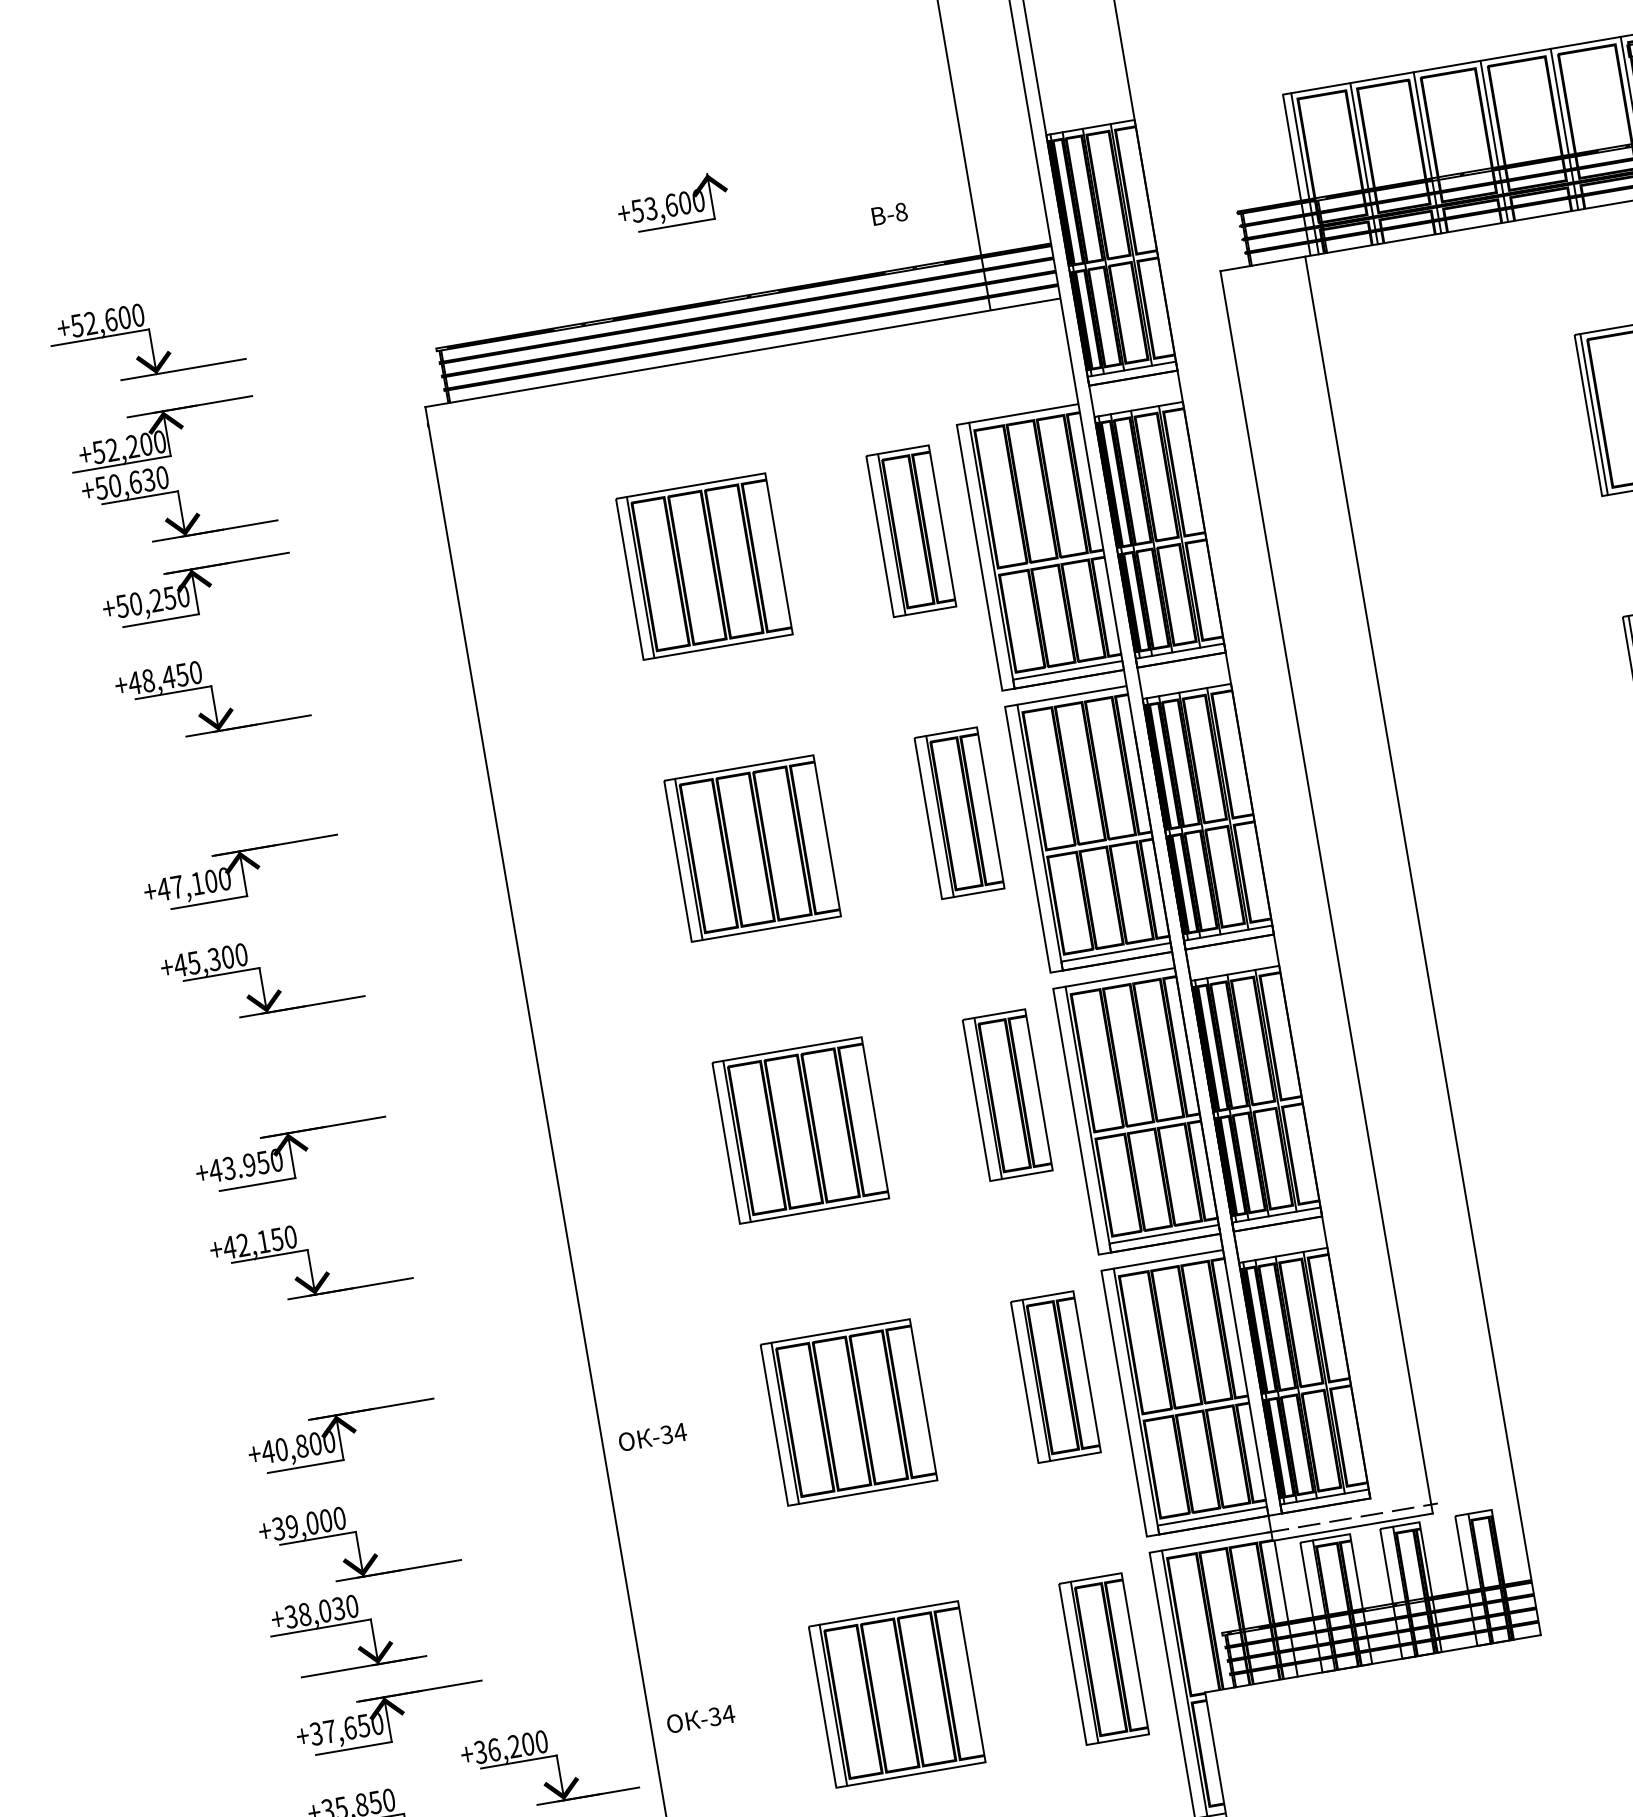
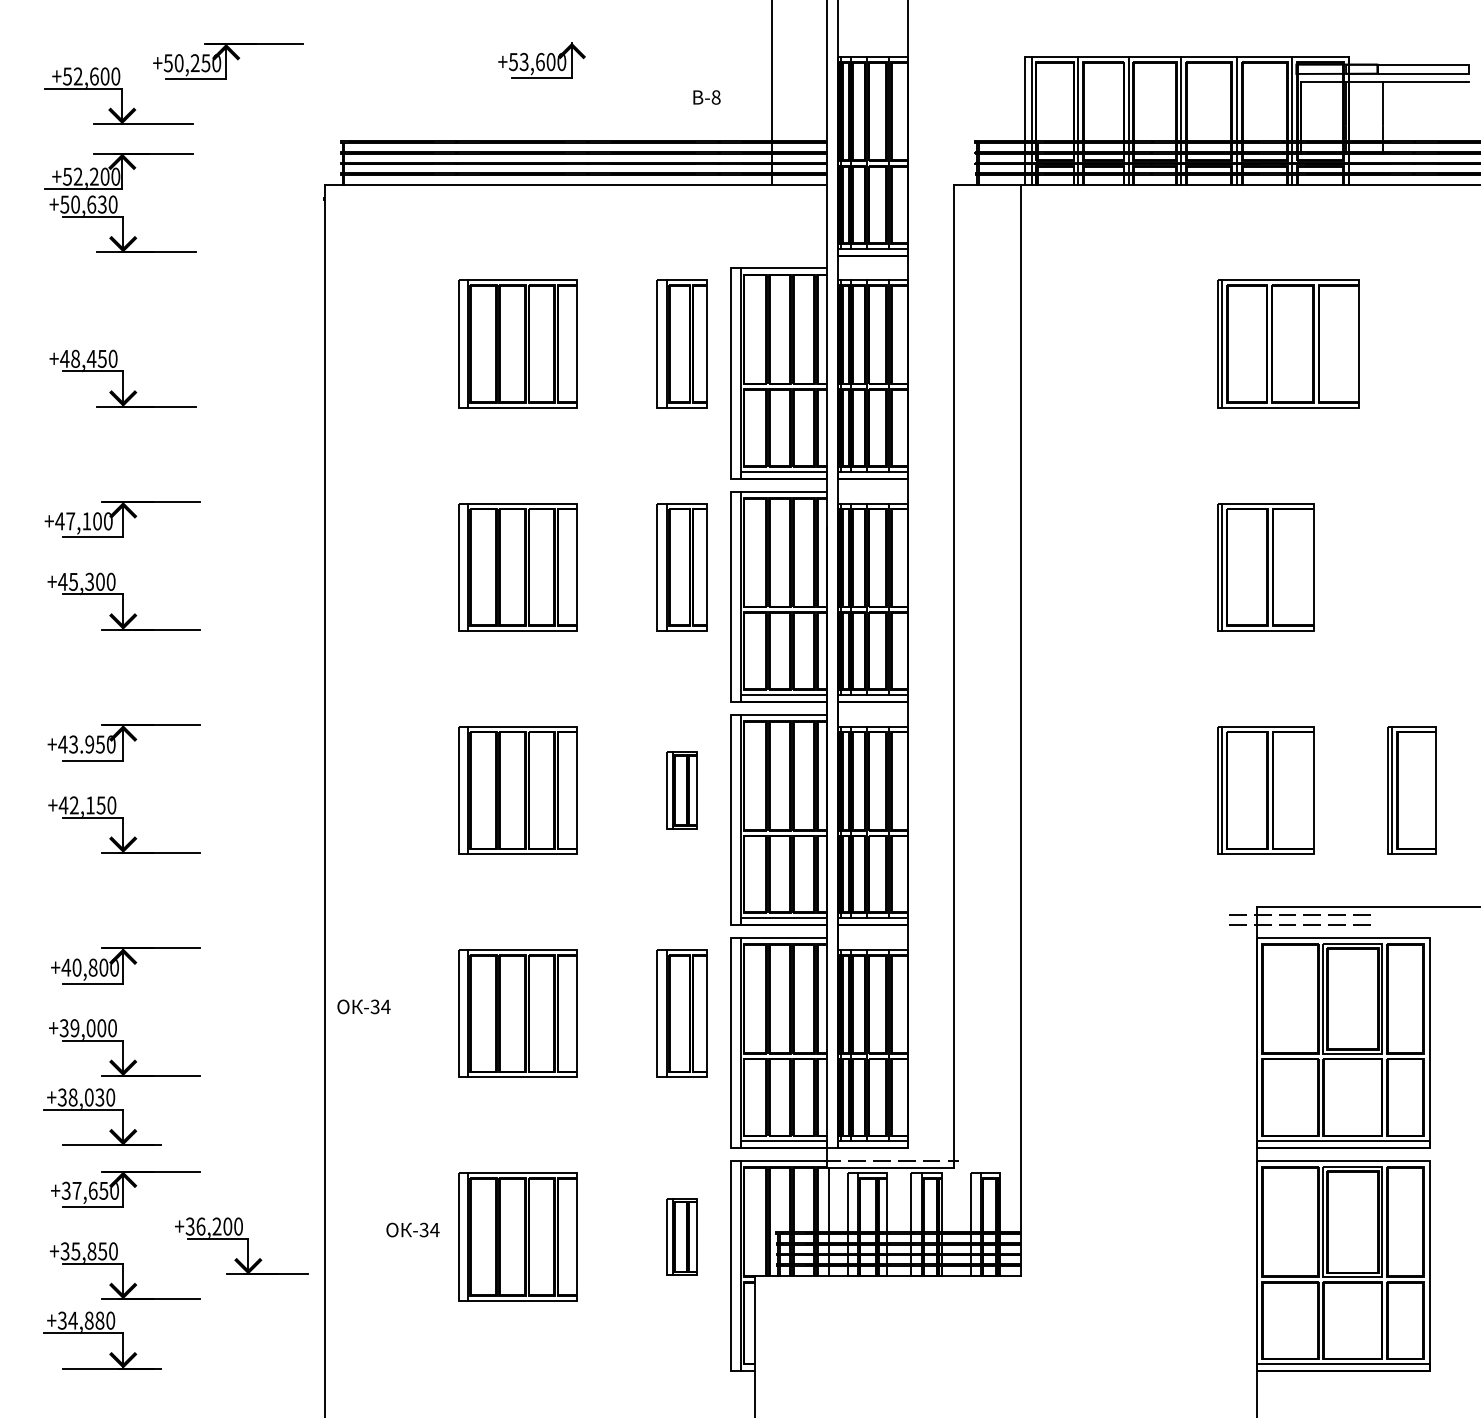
part: (197, 591) -> (228, 61), moved
part: (1007, 1095) -> (681, 790), size x0.6
part: (1103, 1658) -> (681, 1236), size x0.6
text: (700, 1718) -> (412, 1229), moved

